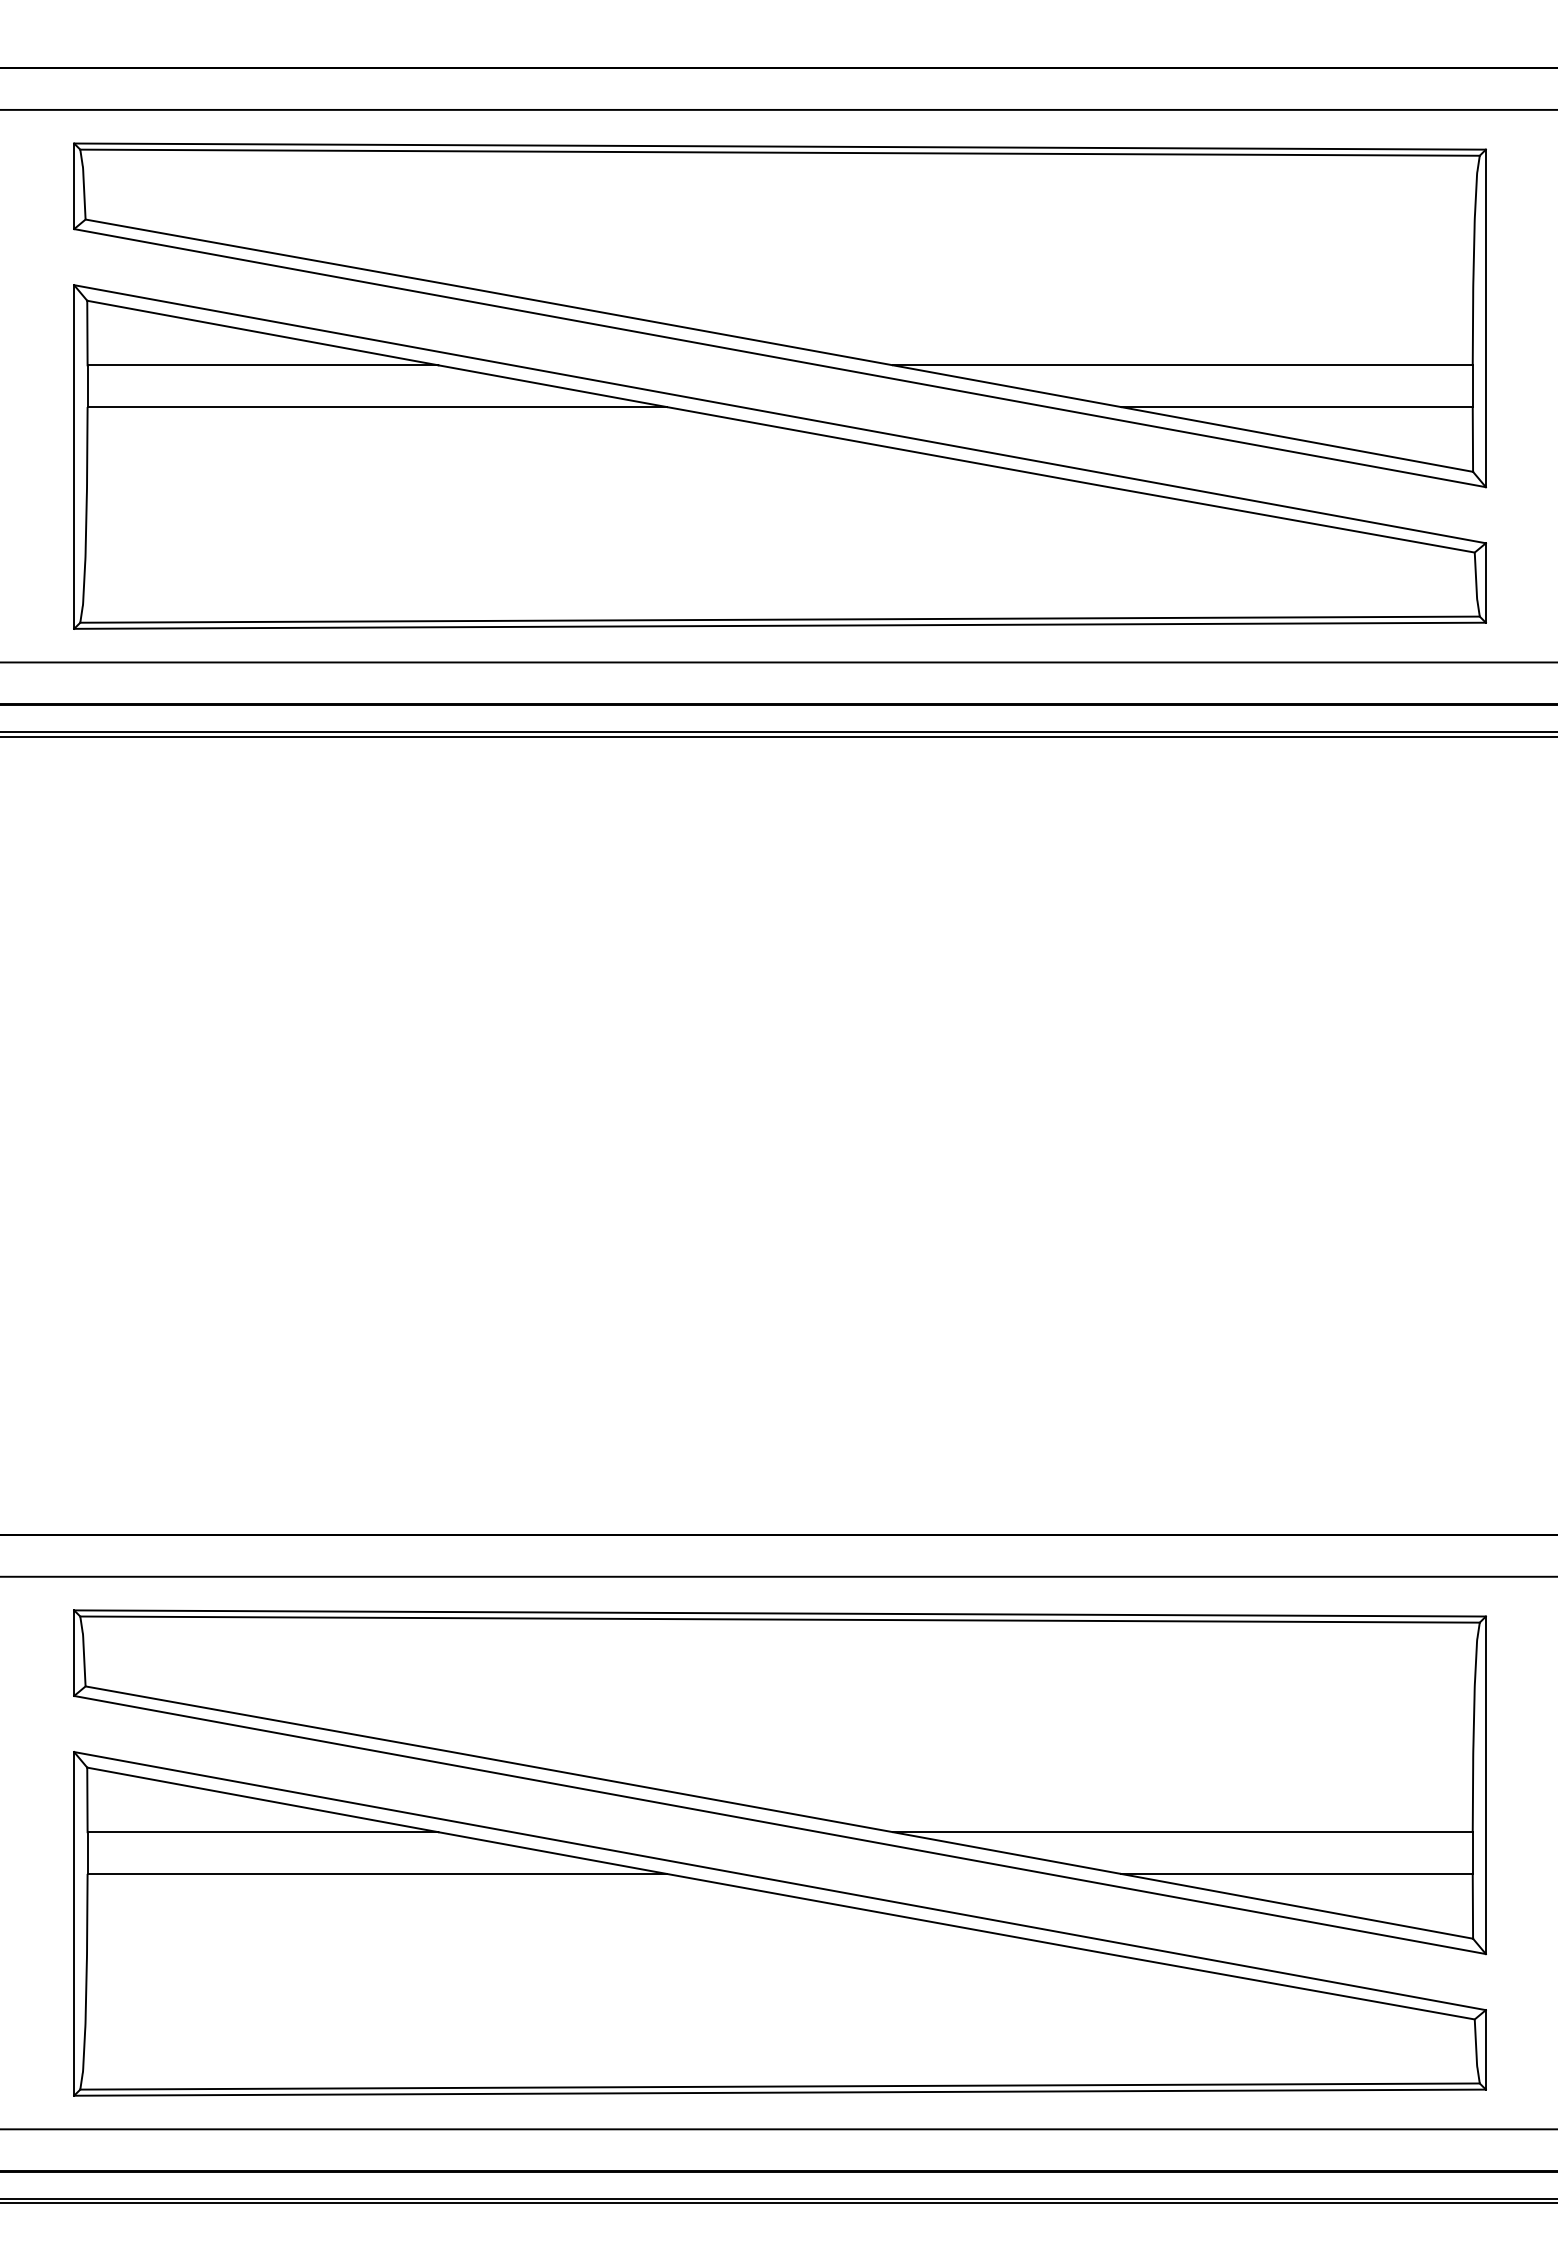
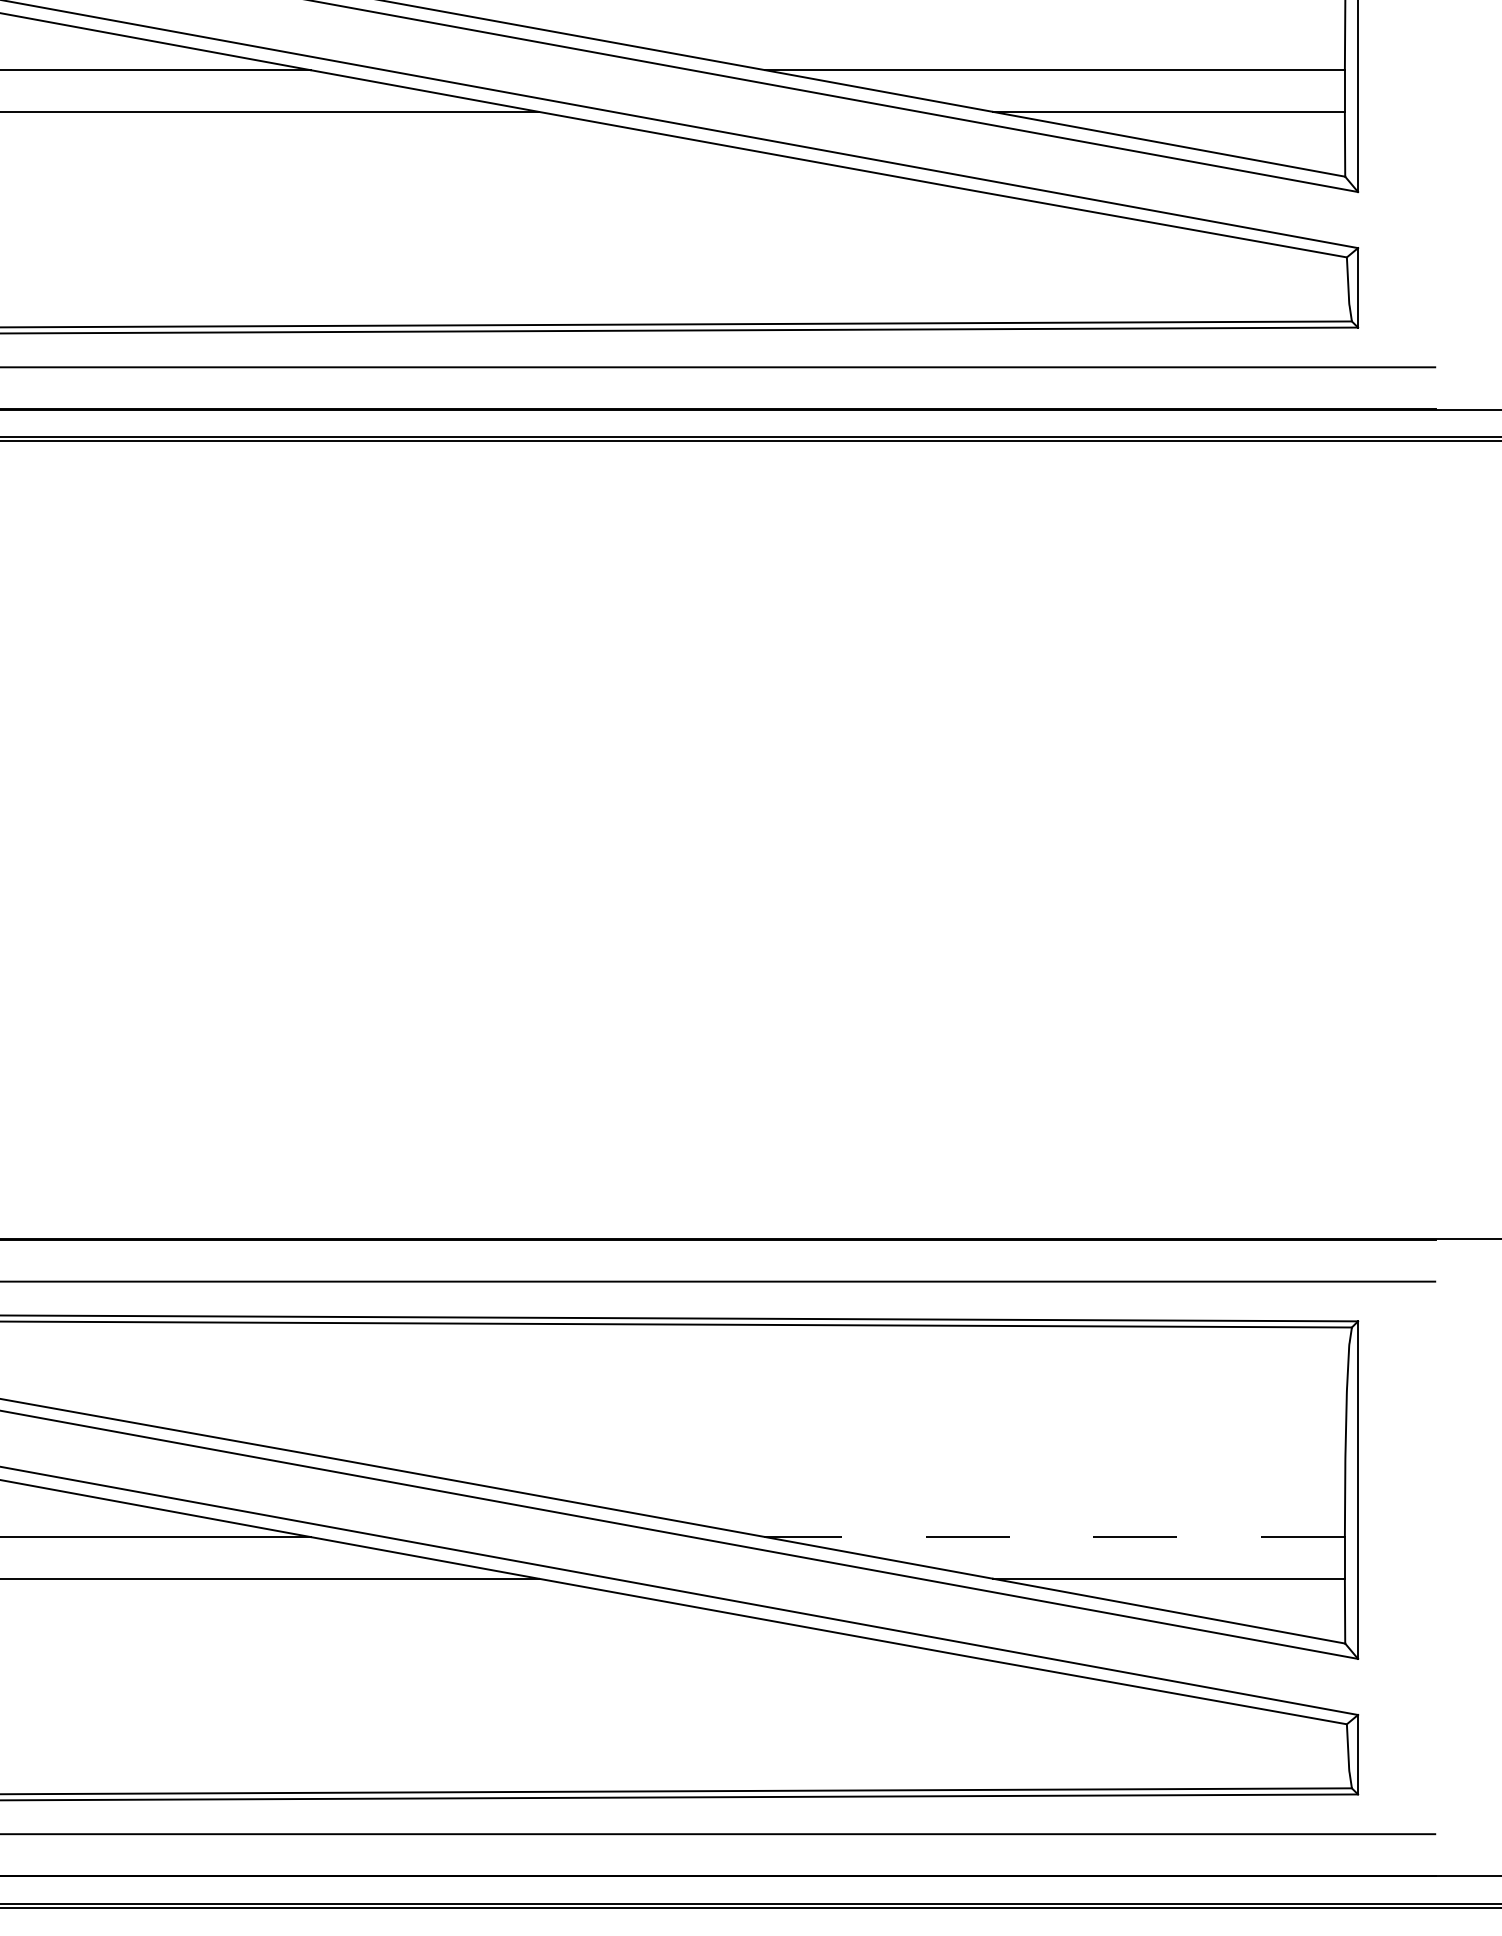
line: (1182, 1832) -> (1054, 1537), solid -> dashed

